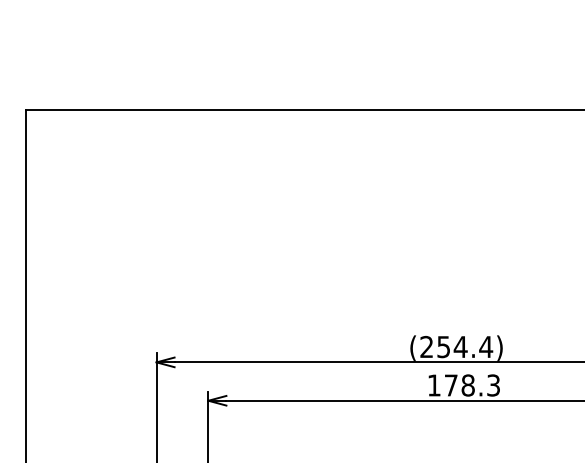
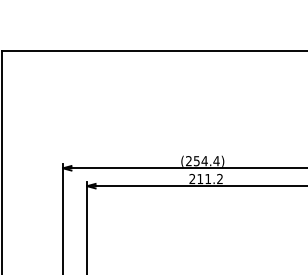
text: (462, 384) -> (205, 178), 178.3 -> 211.2

